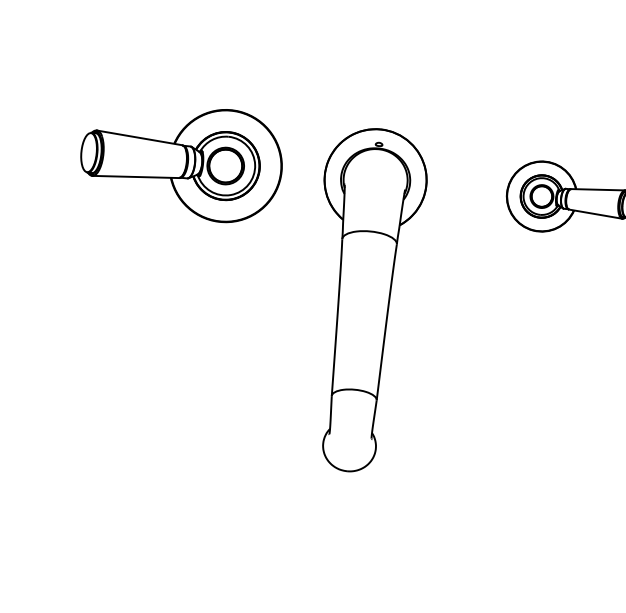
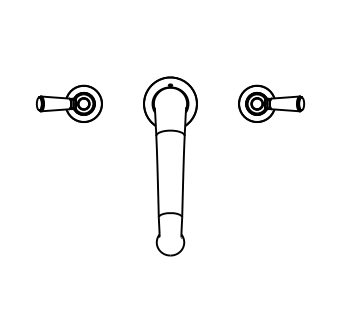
part: (181, 160) -> (69, 103), size x0.62

